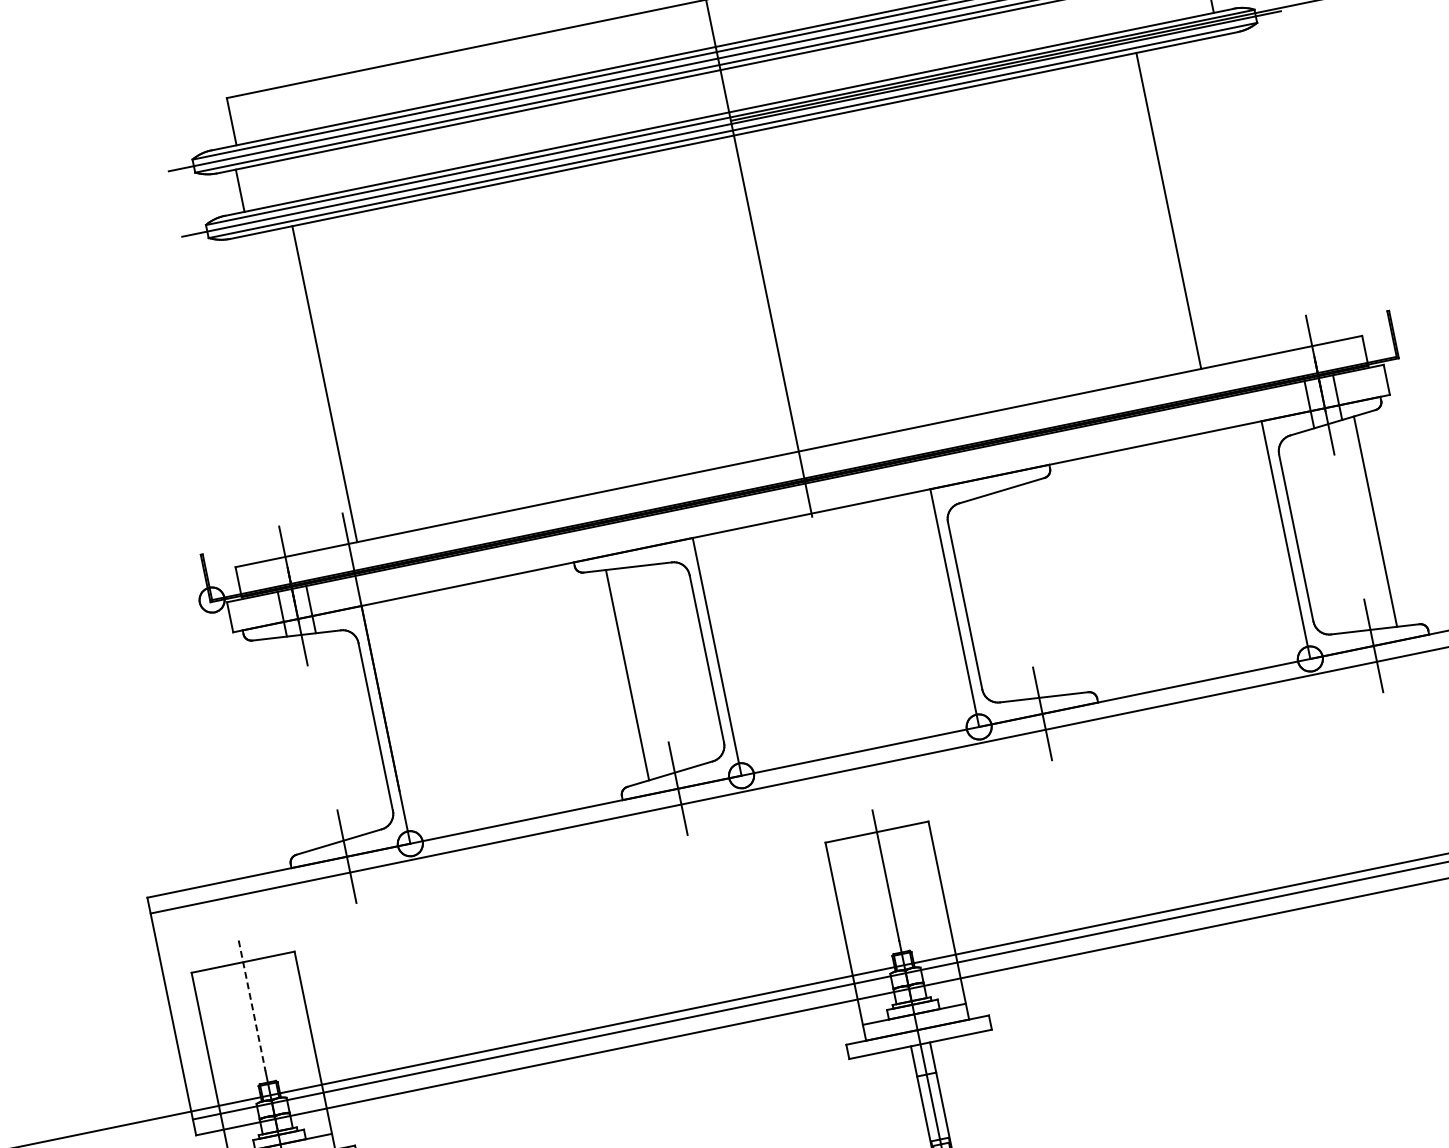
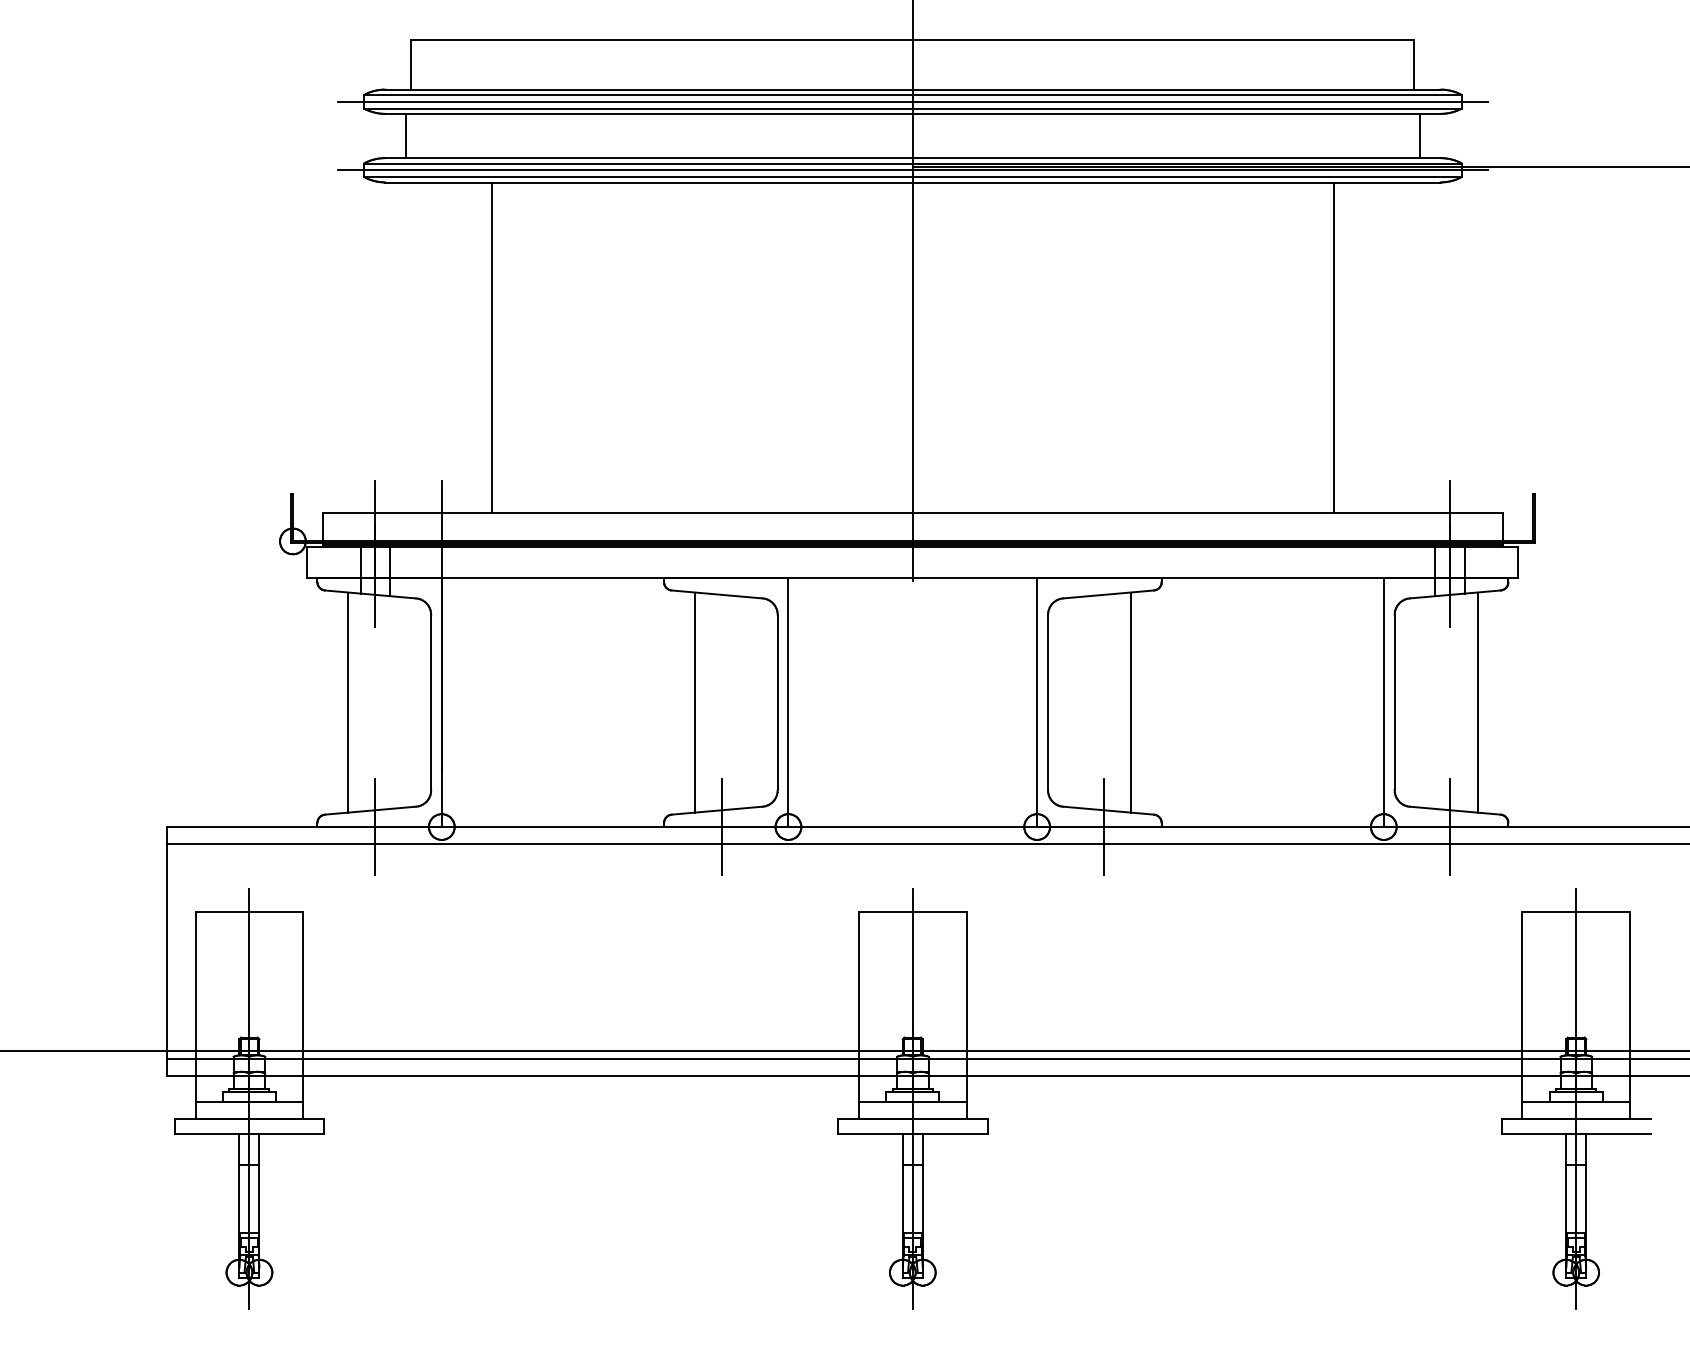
line: (324, 383) -> (491, 347), moved
line: (1043, 589) -> (1130, 702), added
line: (296, 743) -> (348, 702), added
line: (252, 1006) -> (249, 957), dashed -> solid

